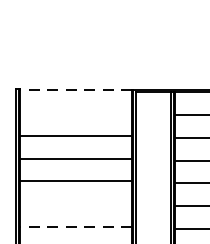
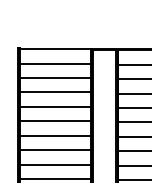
line: (75, 89) -> (55, 48), dashed -> solid
line: (75, 113) -> (55, 63), added
line: (75, 204) -> (55, 121), added
line: (75, 226) -> (55, 135), dashed -> solid

